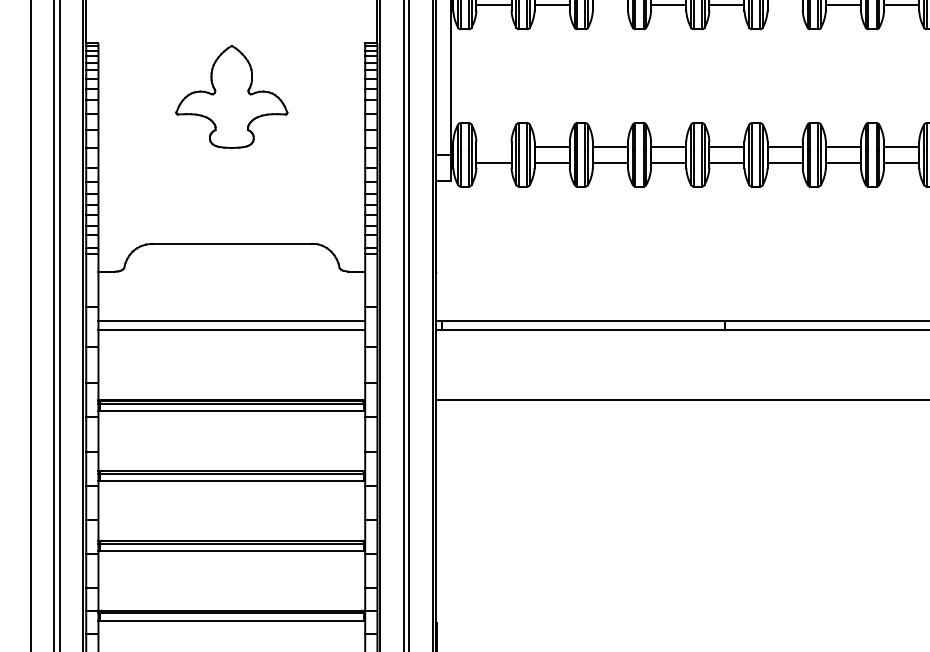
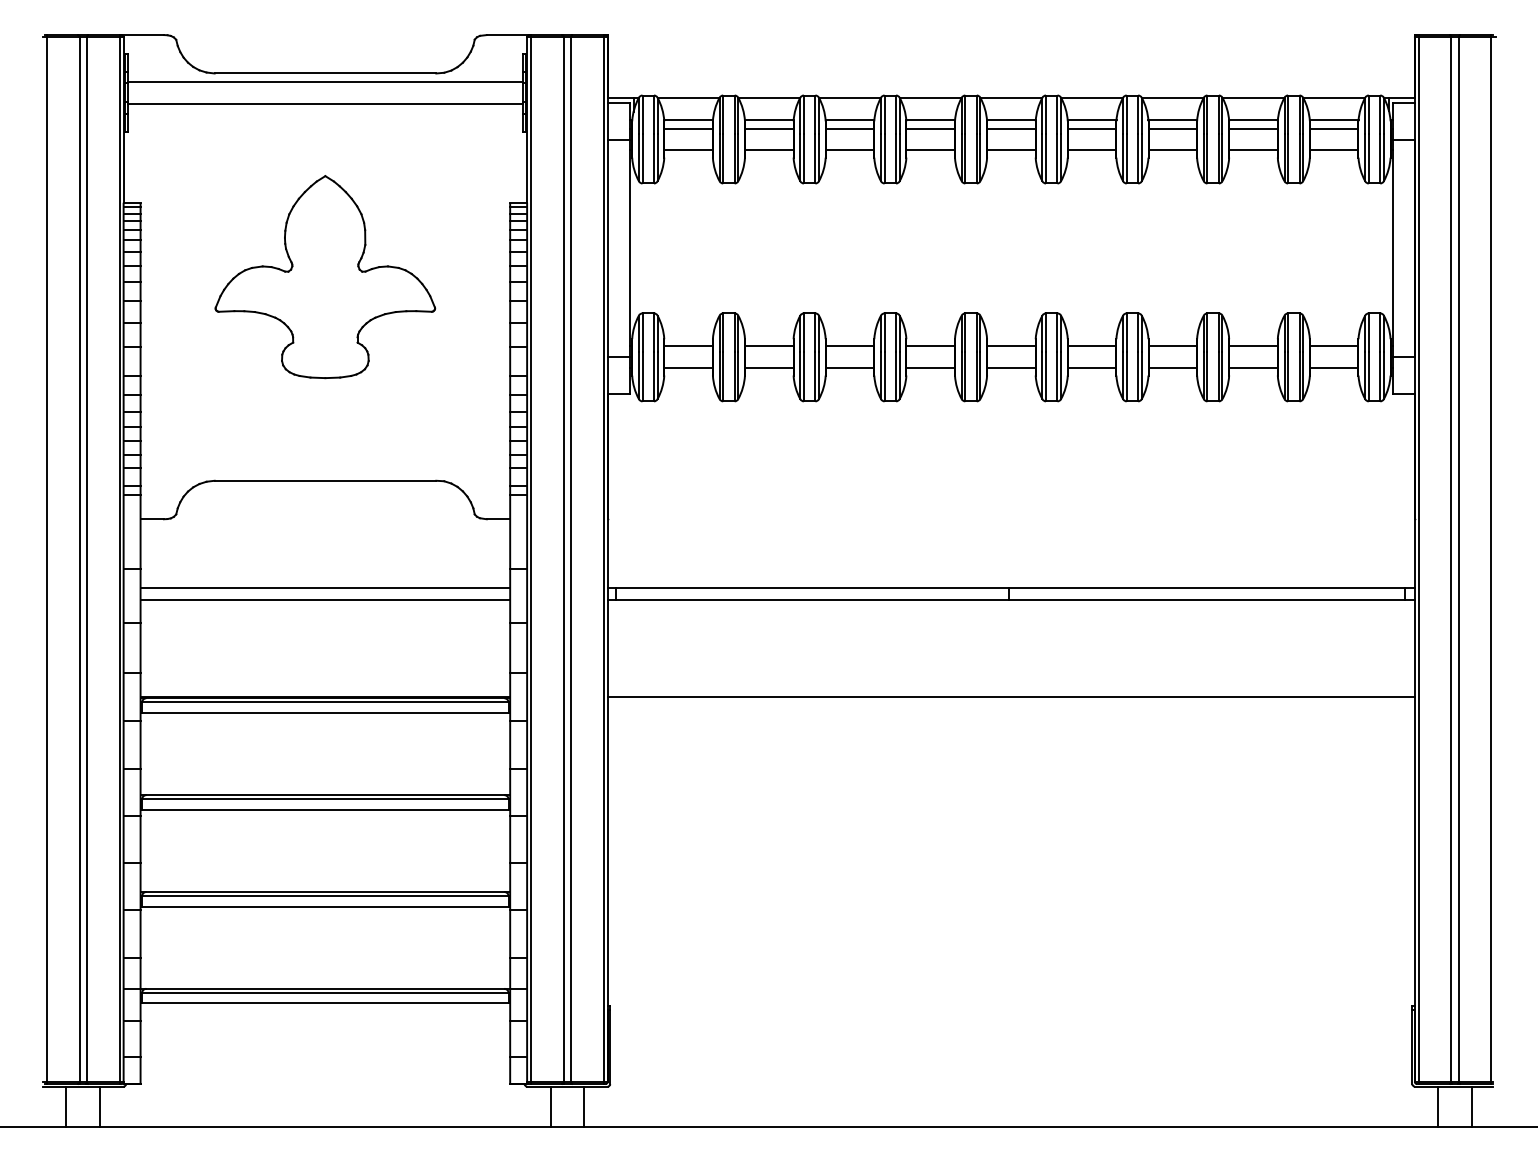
line: (610, 5) -> (849, 150), added
line: (784, 5) -> (1091, 150), added
part: (231, 97) -> (325, 277), size x1.43
line: (493, 146) -> (688, 346), added

